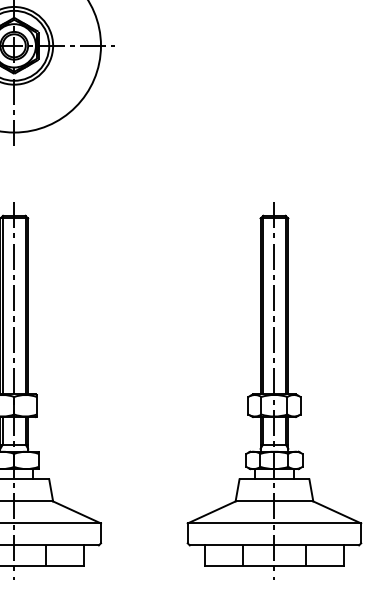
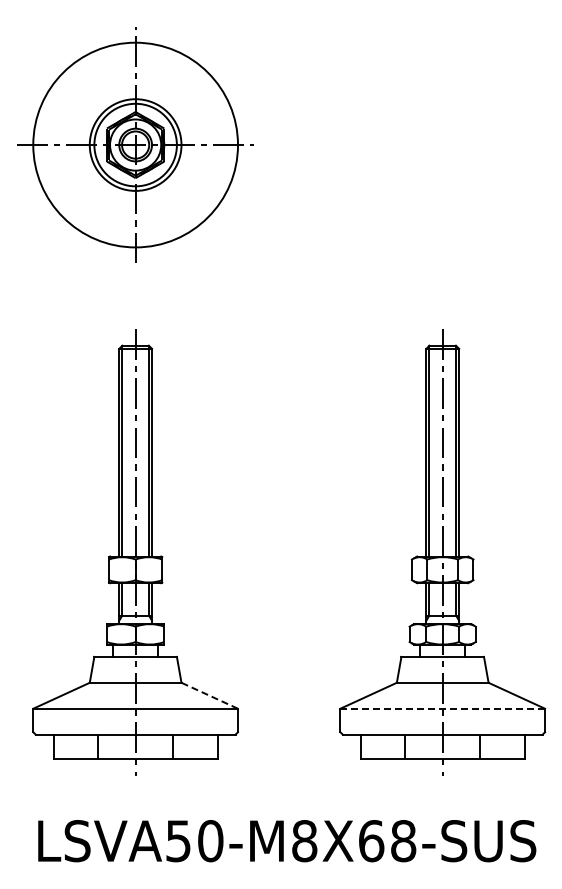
line: (76, 512) -> (209, 695), solid -> dashed
line: (274, 523) -> (442, 708), solid -> dashed

